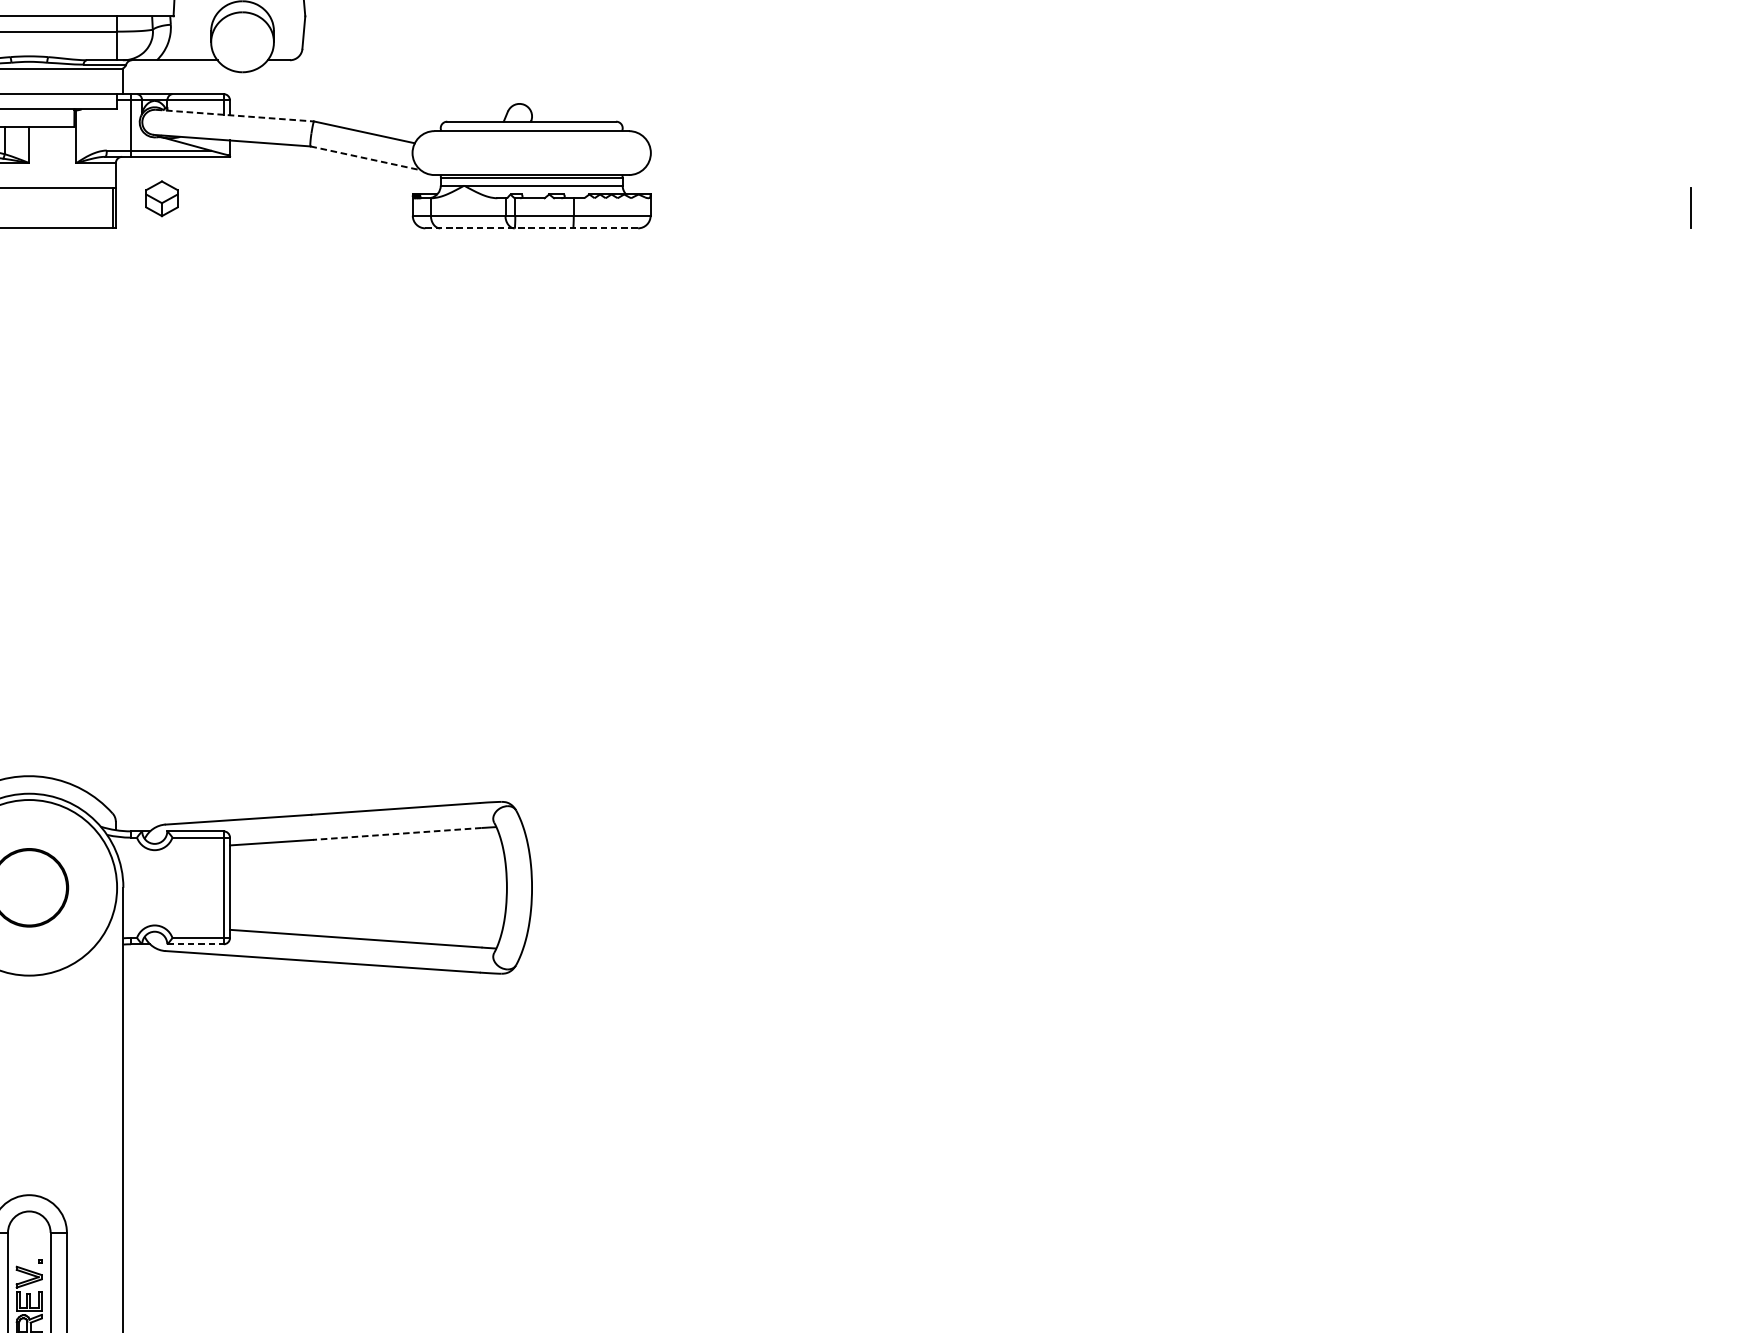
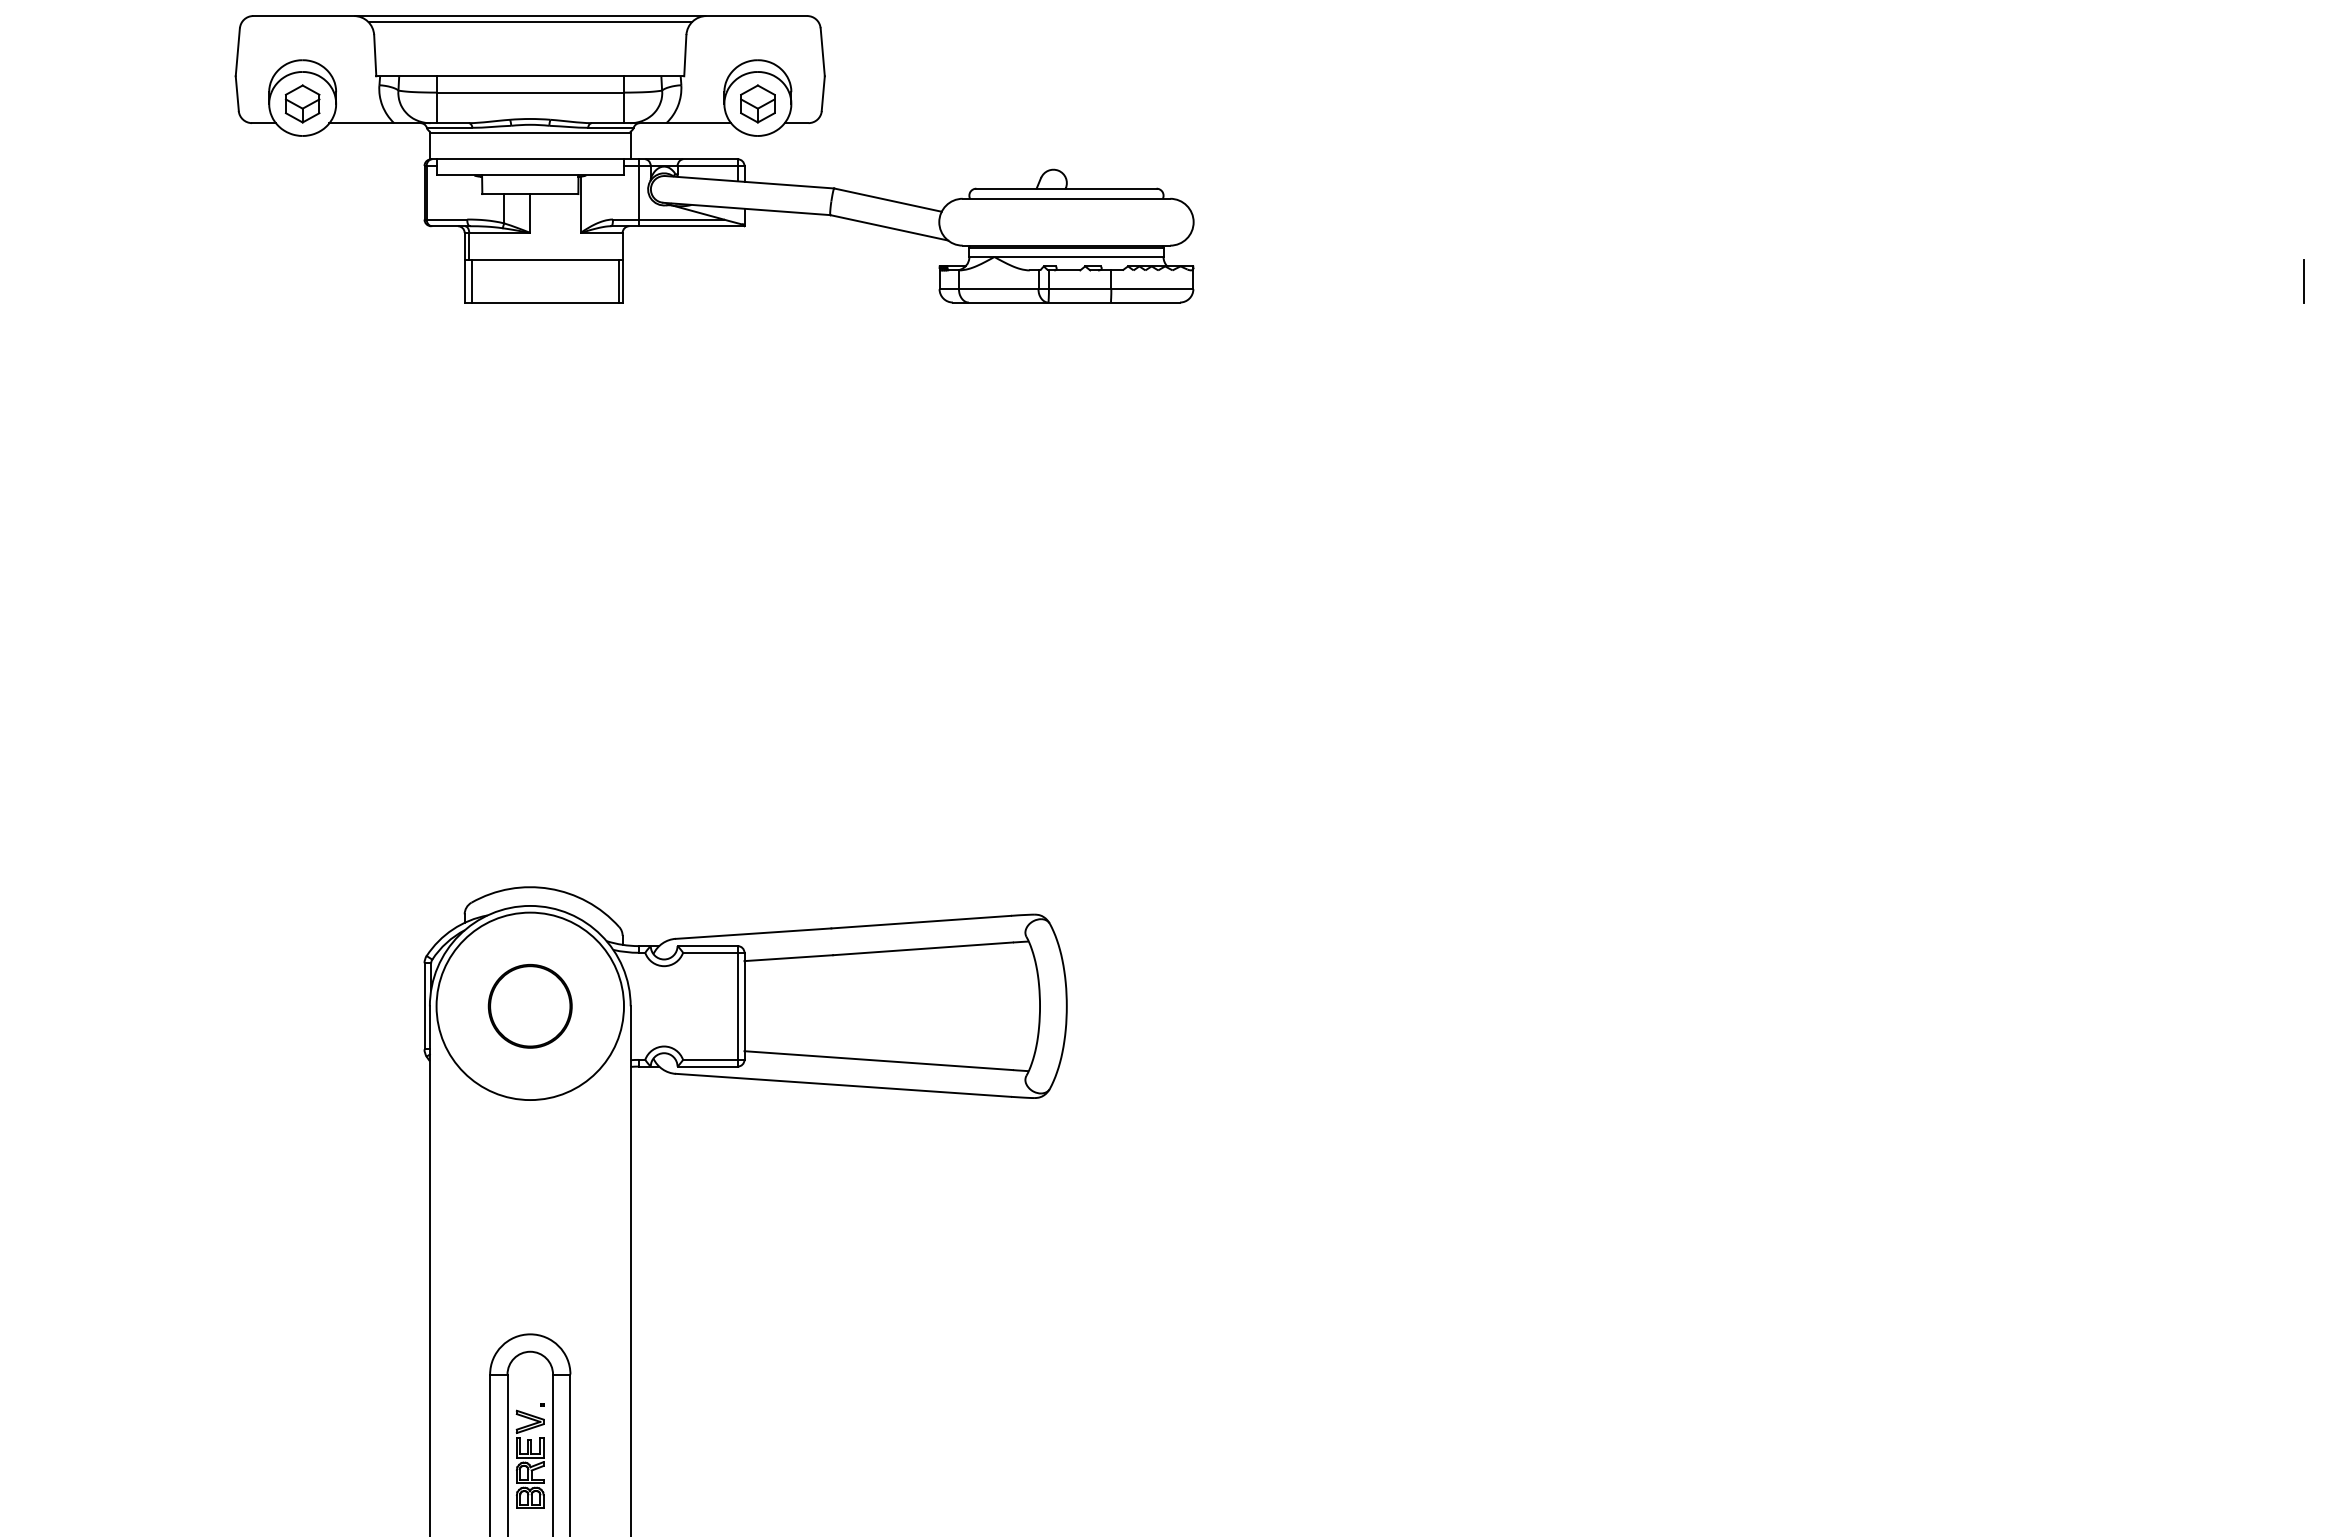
line: (234, 115) -> (749, 182), dashed -> solid
line: (365, 158) -> (889, 227), dashed -> solid
part: (161, 198) -> (757, 103), moved
line: (531, 228) -> (1066, 302), dashed -> solid
line: (396, 833) -> (922, 948), dashed -> solid
line: (196, 944) -> (708, 1066), dashed -> solid

